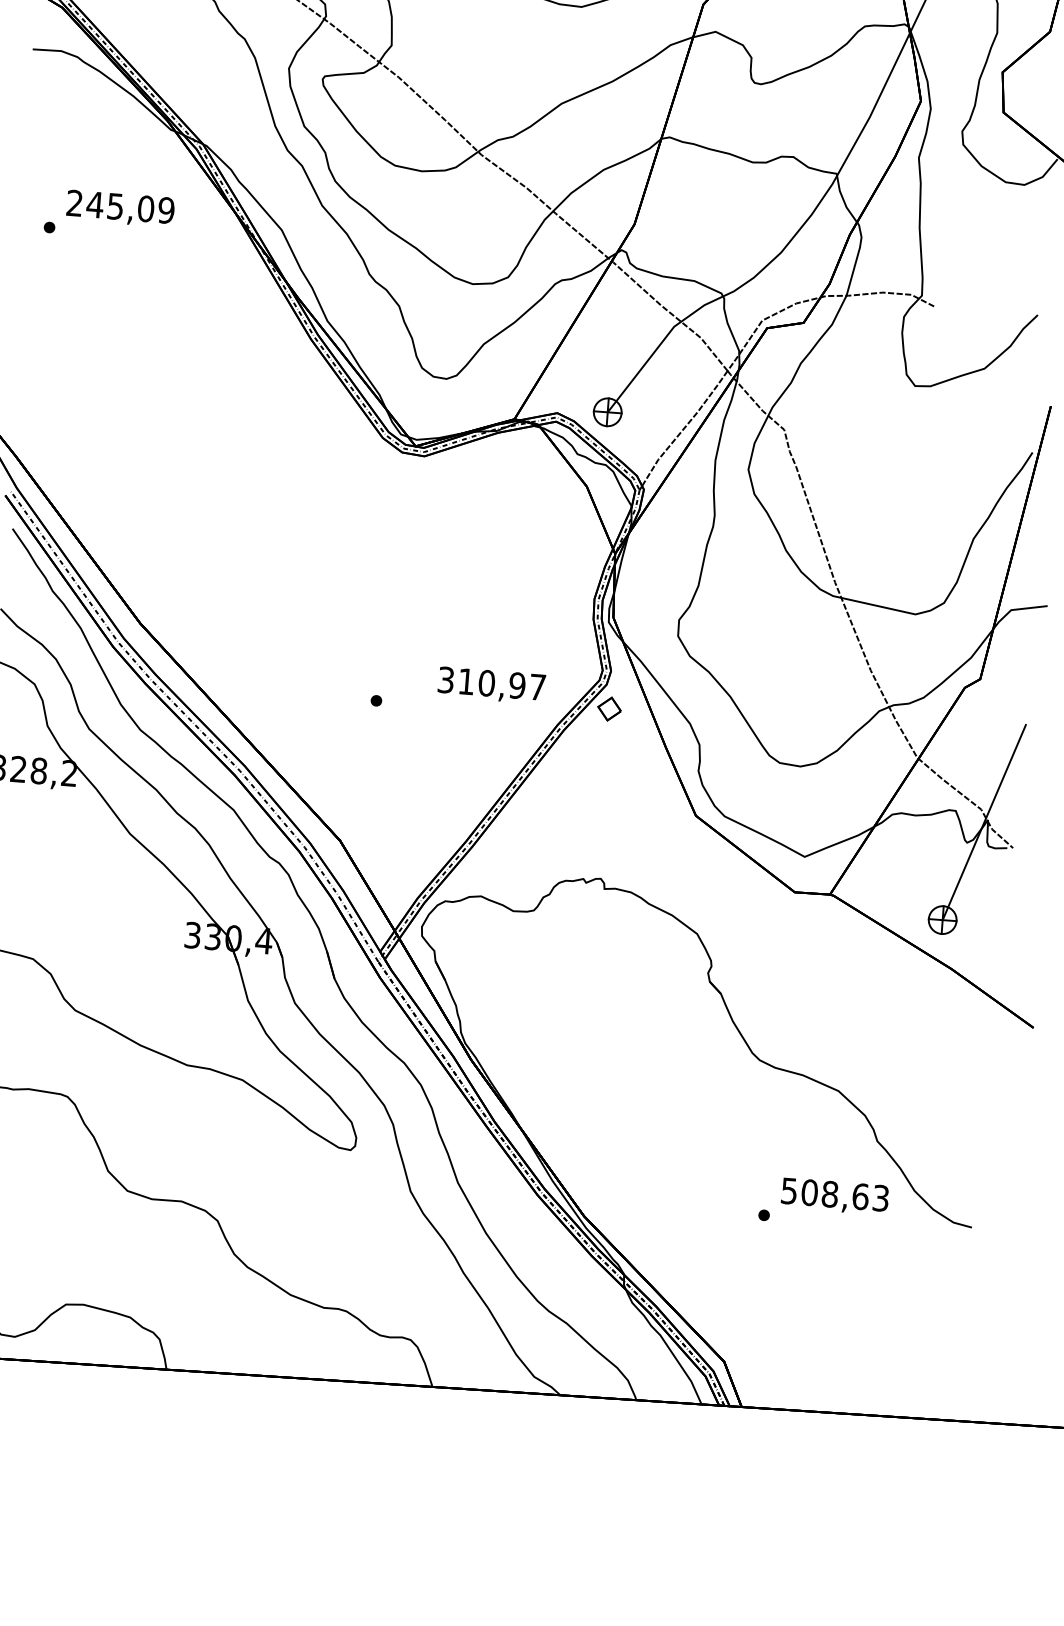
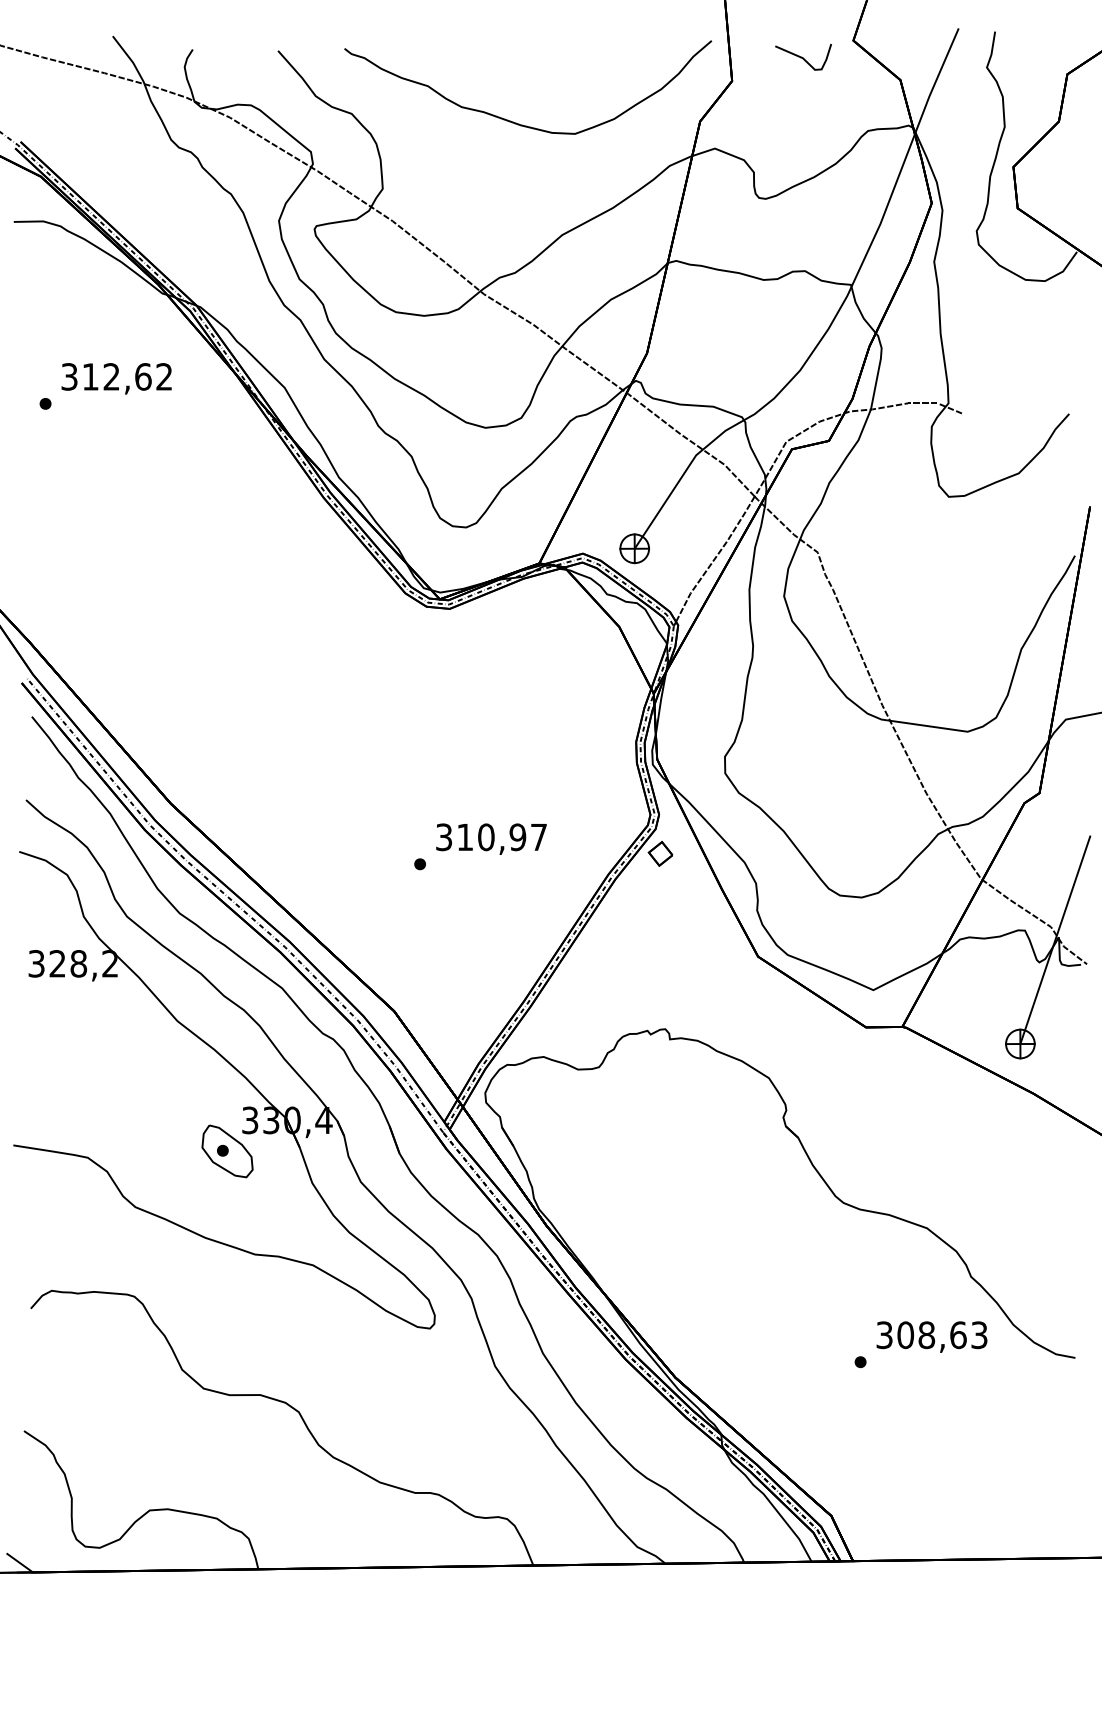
text: (120, 206) -> (116, 376), 245,09 -> 312,62
text: (491, 684) -> (491, 838), moved
part: (168, 963) -> (227, 1151), added
text: (789, 1190) -> (884, 1334), 508,63 -> 308,63

